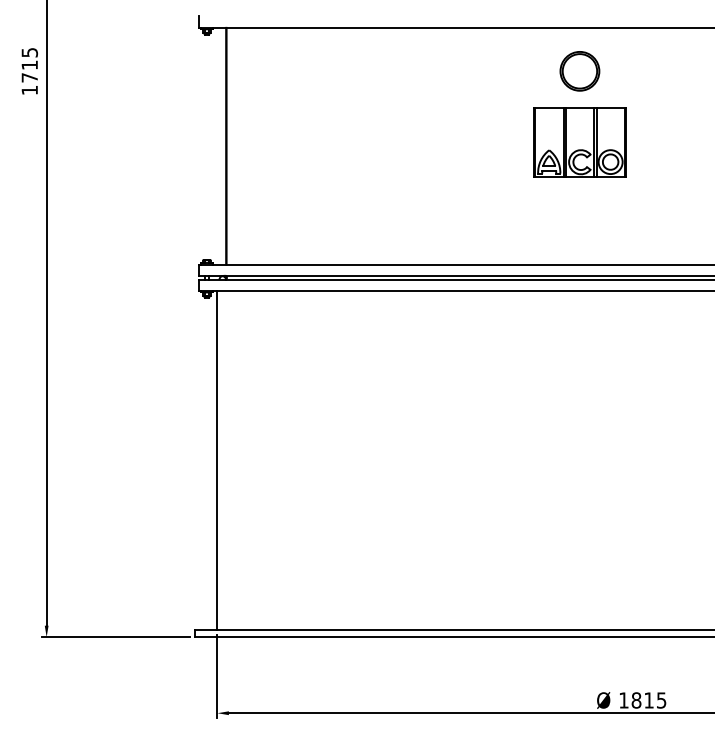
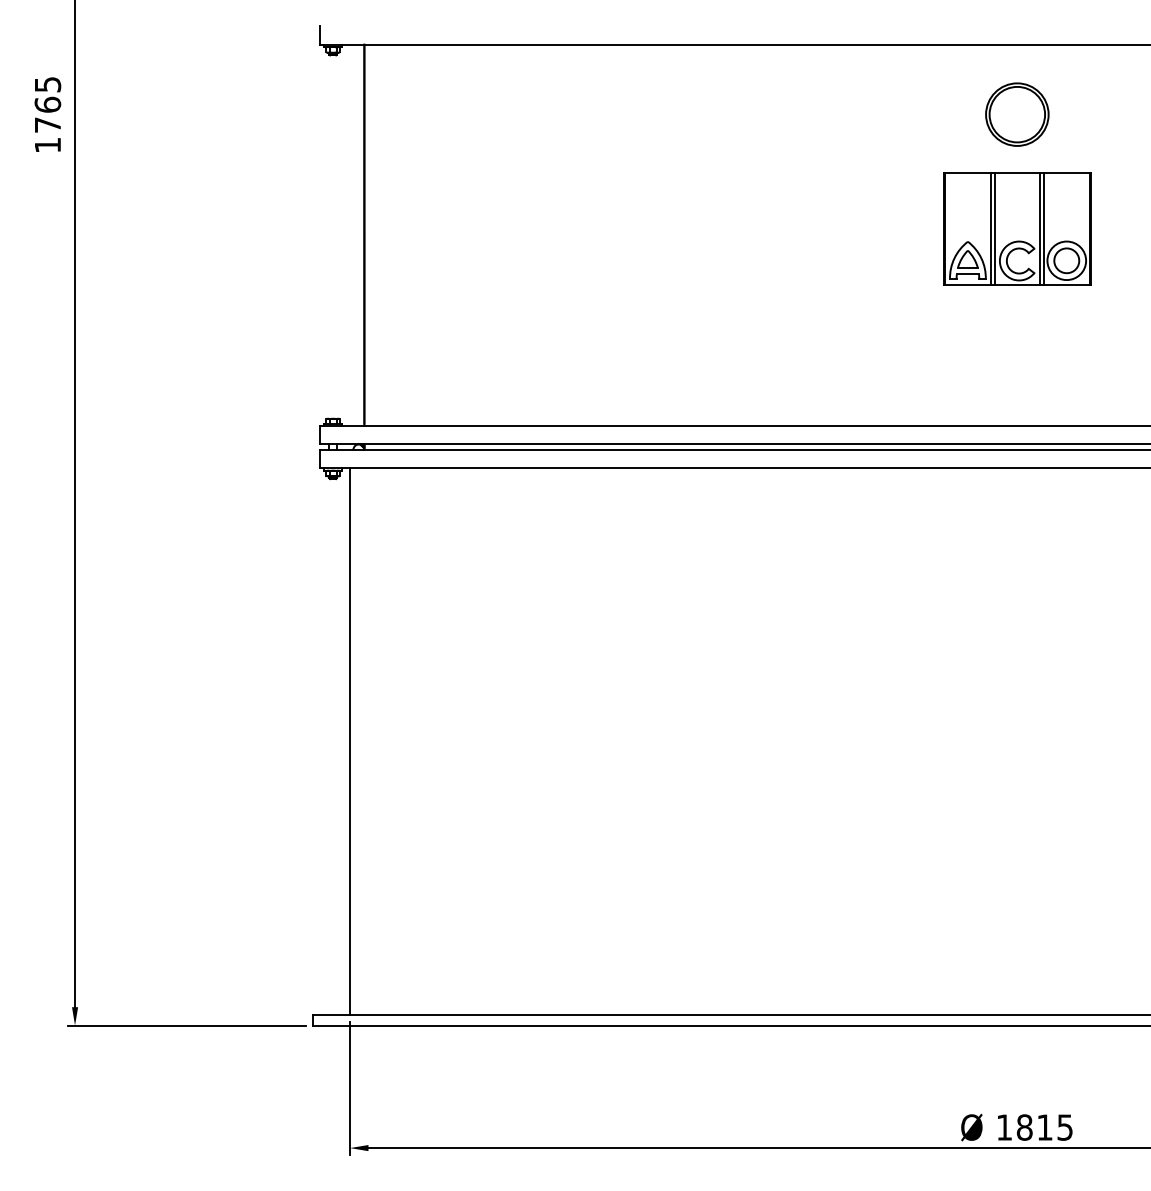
text: (29, 65) -> (47, 105), 1715 -> 1765
part: (579, 71) -> (1016, 114), moved
part: (579, 142) -> (1016, 229), moved

